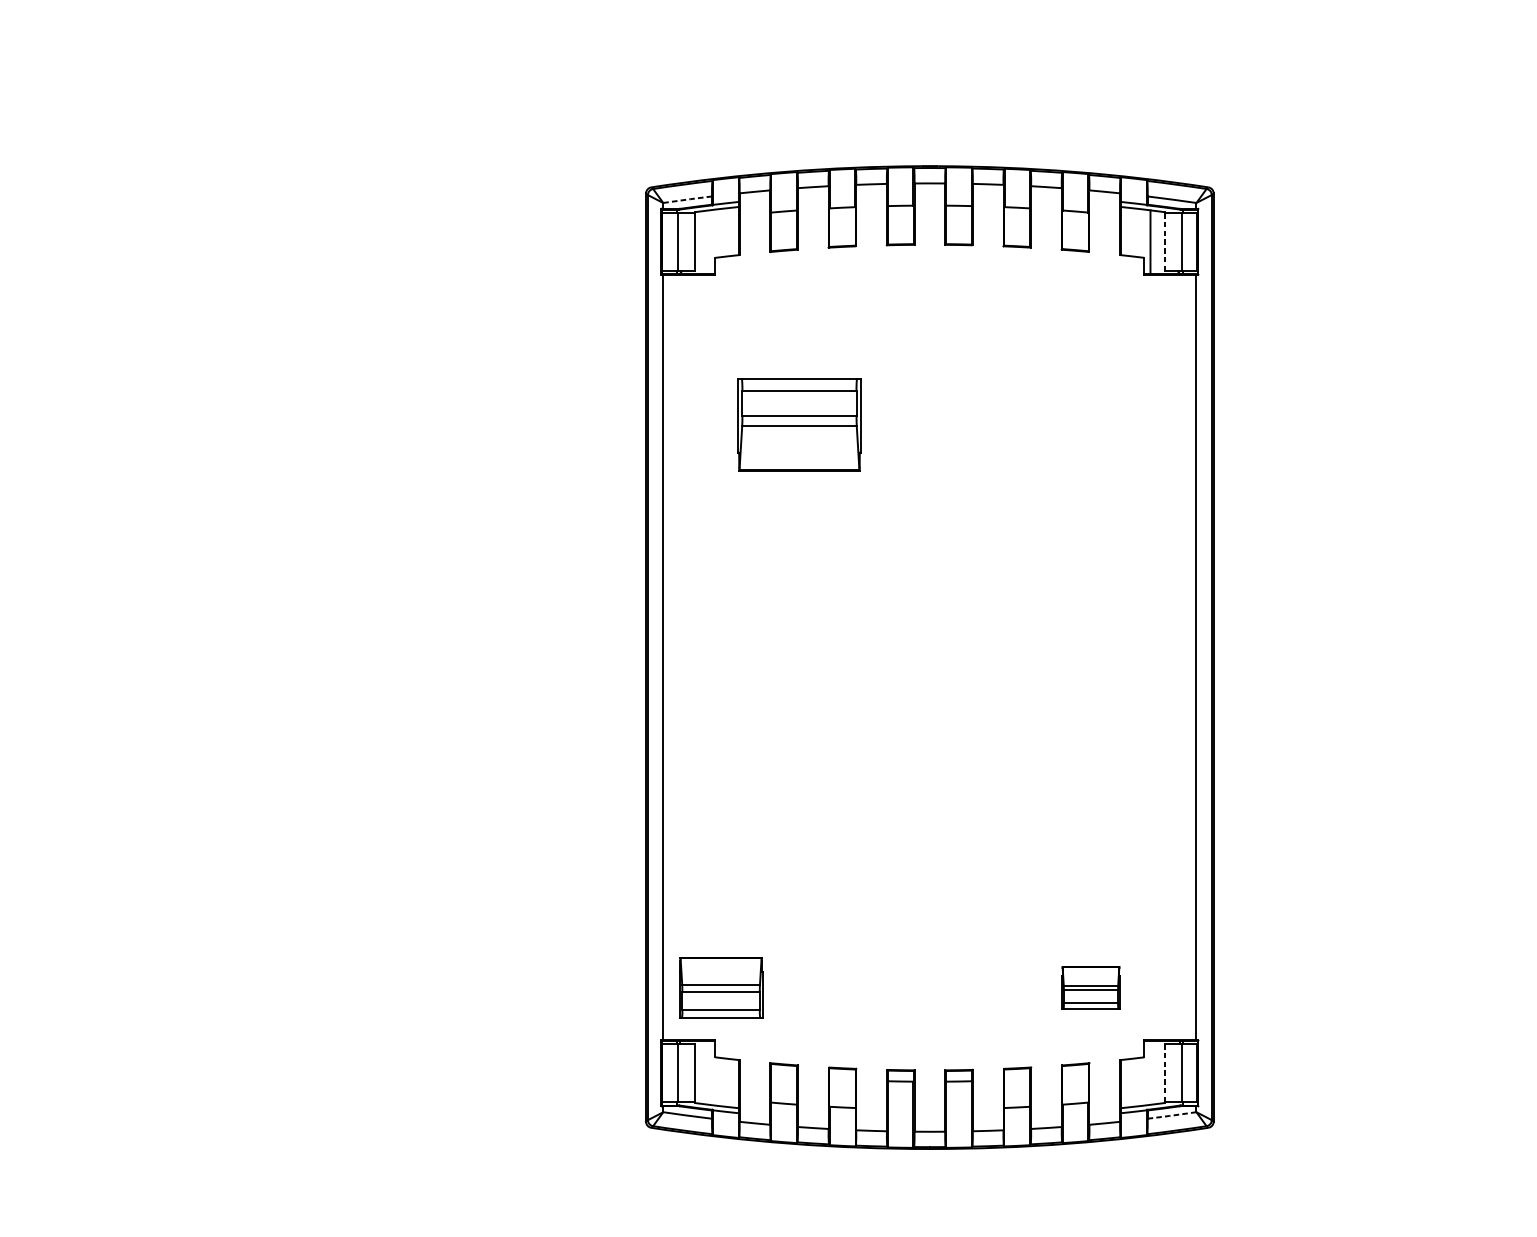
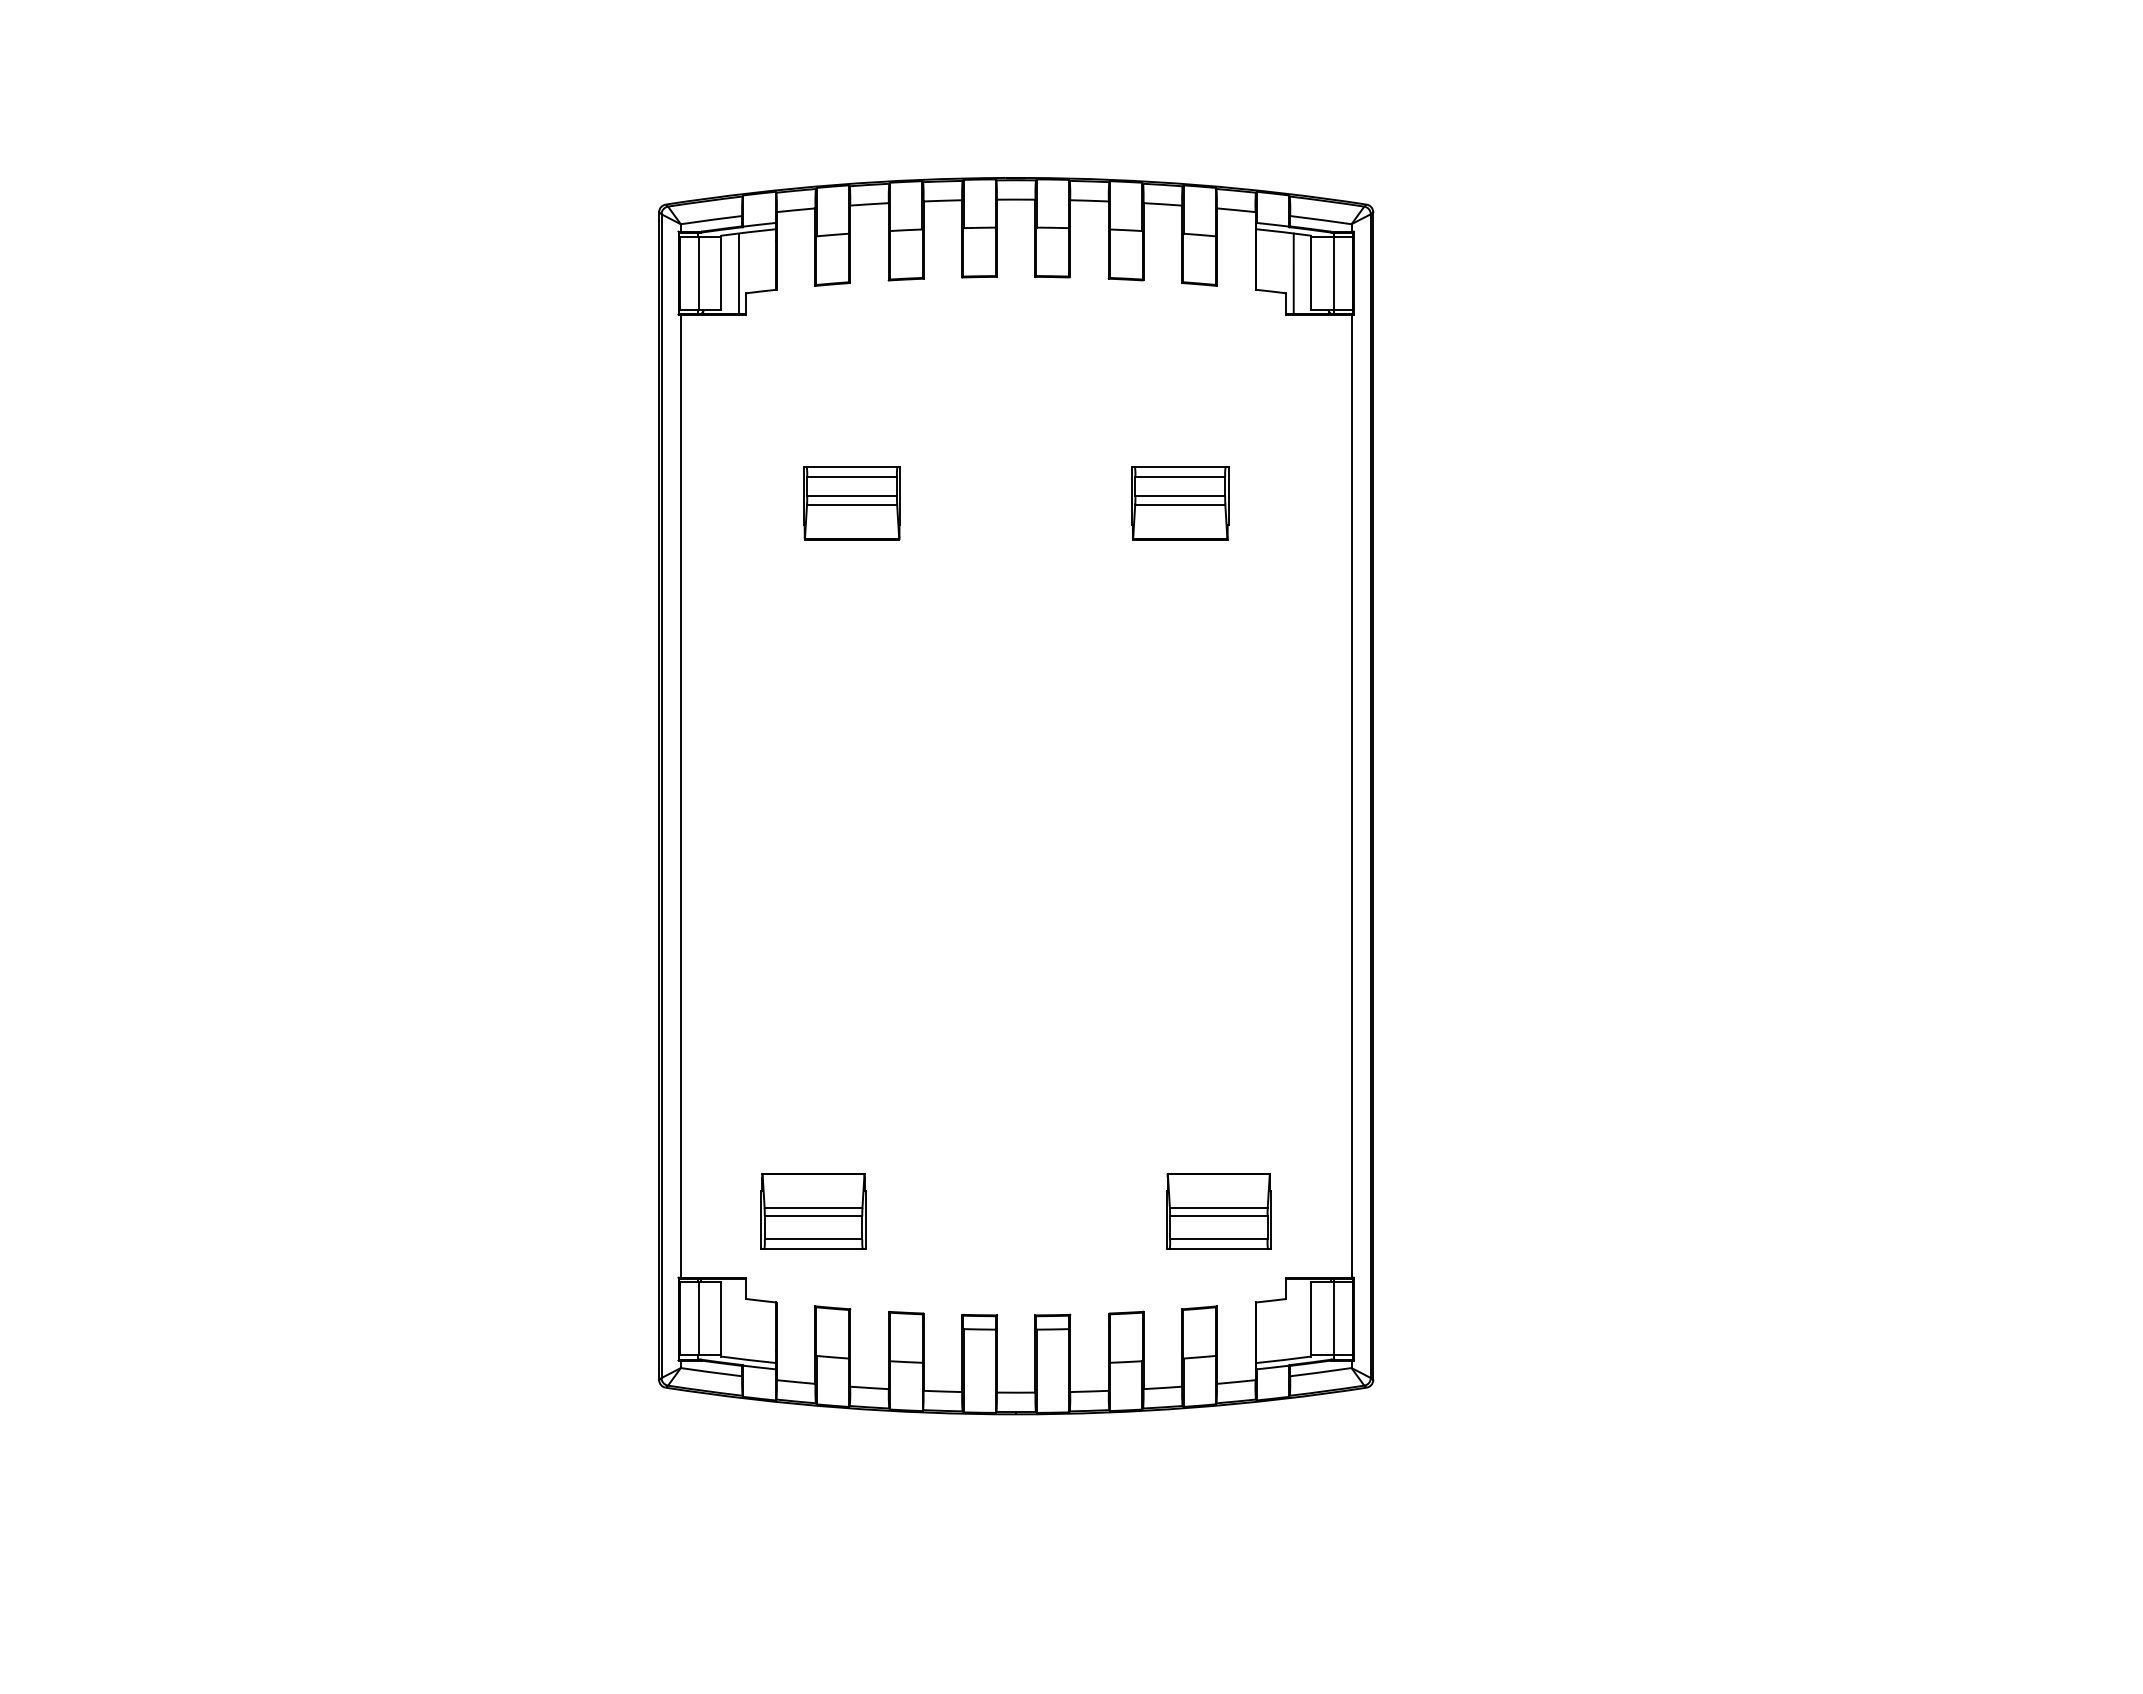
line: (688, 199) -> (712, 219), dashed -> solid
line: (709, 242) -> (738, 273), added
line: (1164, 242) -> (1311, 273), dashed -> solid
part: (798, 424) -> (851, 503), size x0.62
part: (1060, 424) -> (1180, 503), added
part: (721, 987) -> (813, 1211), moved
part: (1090, 987) -> (1218, 1211), size x1.43
line: (1164, 1072) -> (1311, 1318), dashed -> solid
line: (1171, 1115) -> (1320, 1372), dashed -> solid

